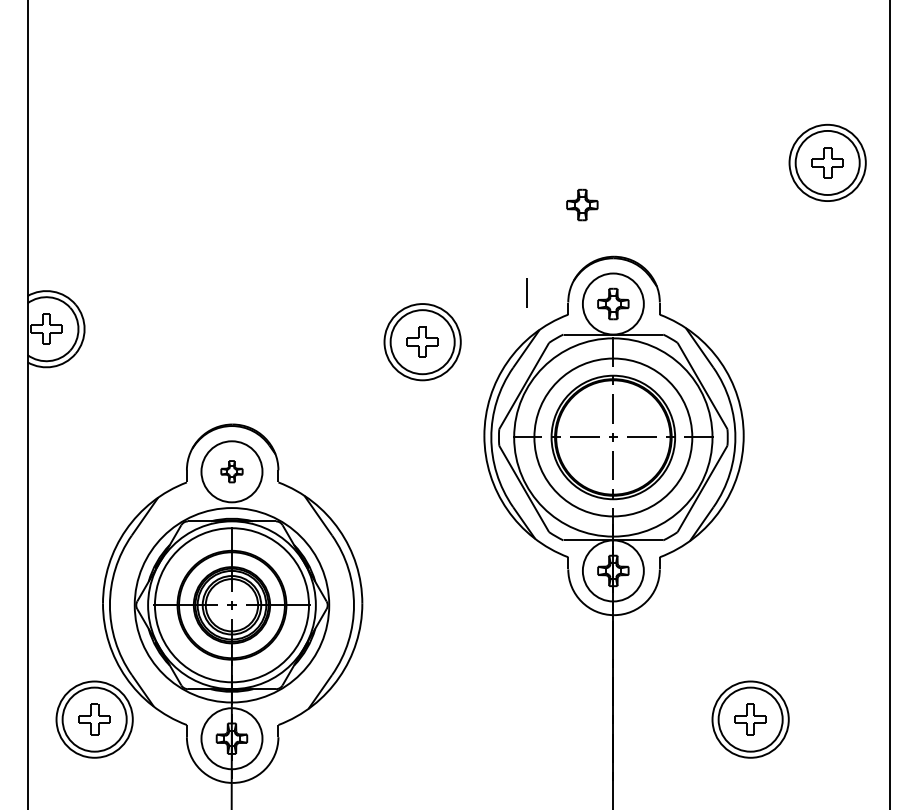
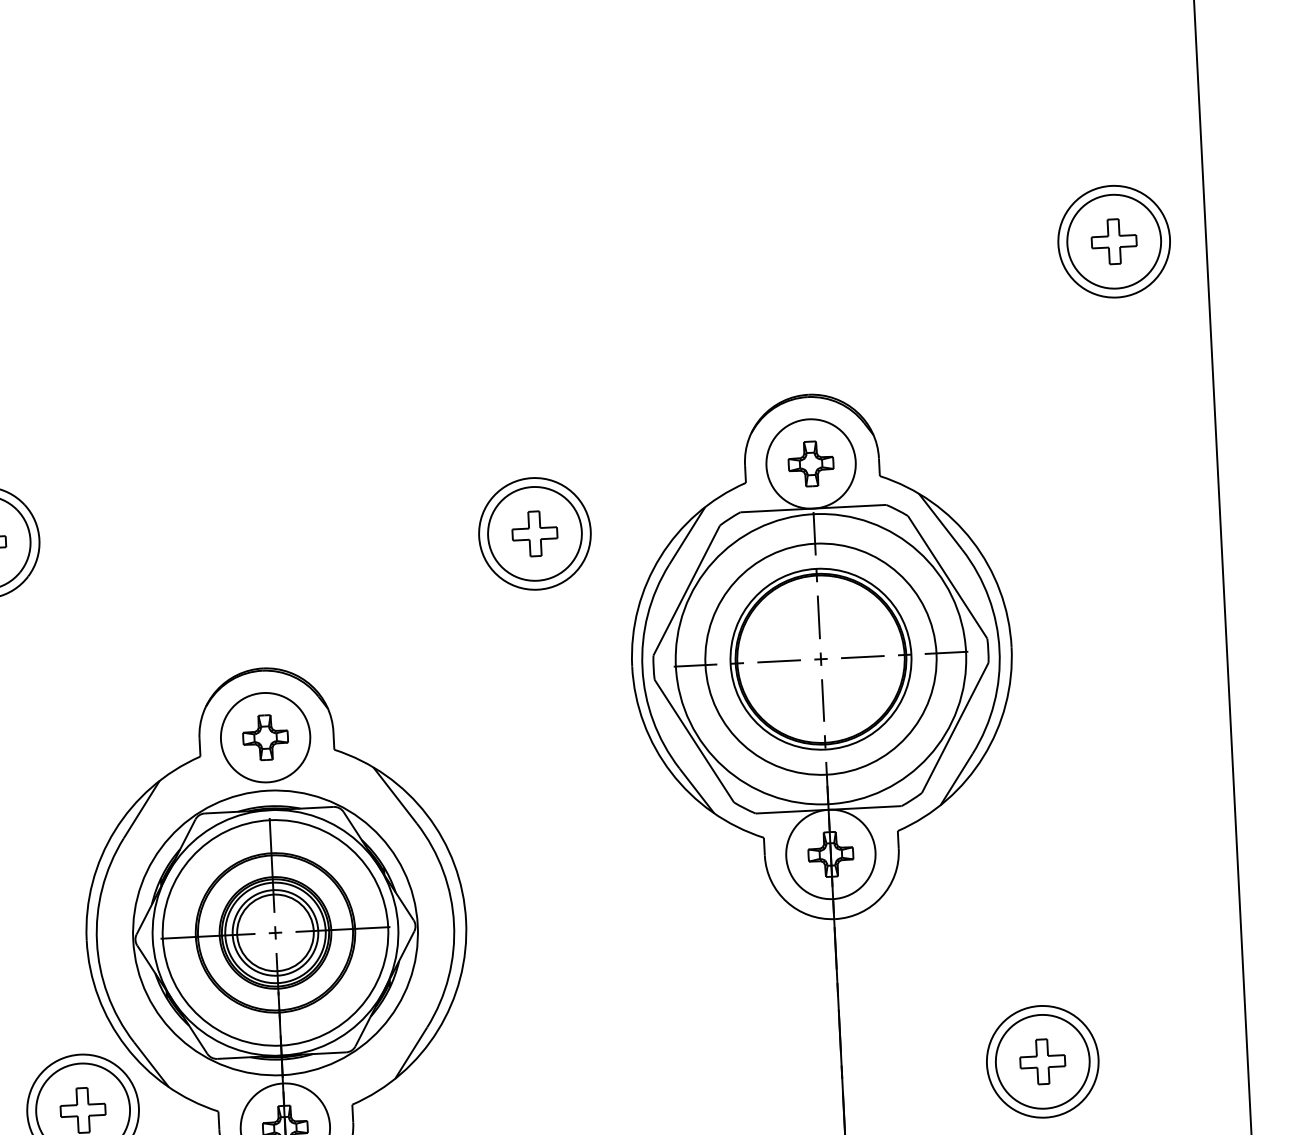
part: (582, 204) -> (758, 320), removed
line: (526, 292) -> (683, 453), removed
part: (231, 471) -> (264, 737), size x1.43

